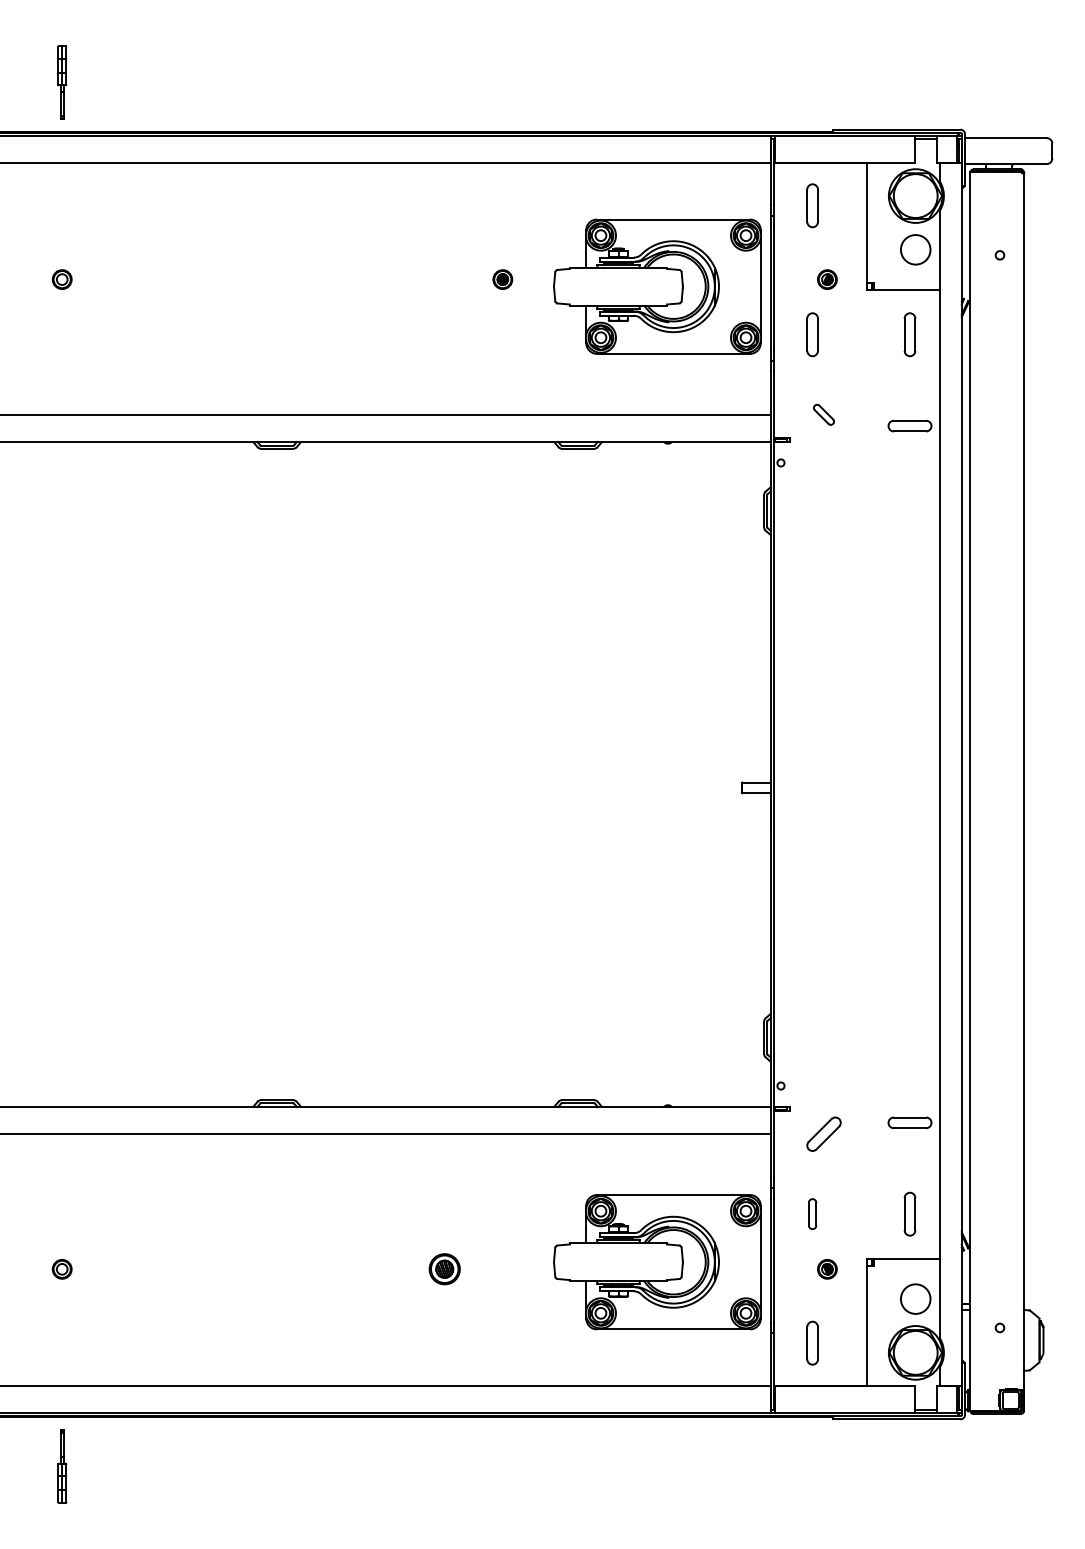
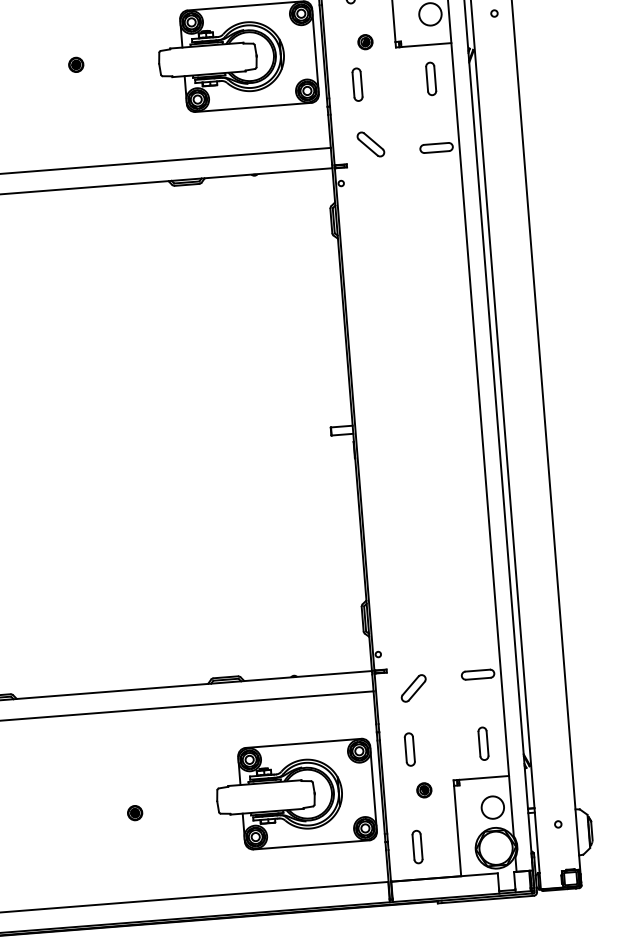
part: (502, 279) -> (75, 64), moved
part: (823, 414) -> (370, 144), size x1.67
part: (812, 1213) -> (409, 749), size x1.43
part: (444, 1269) -> (134, 813), size x0.62

